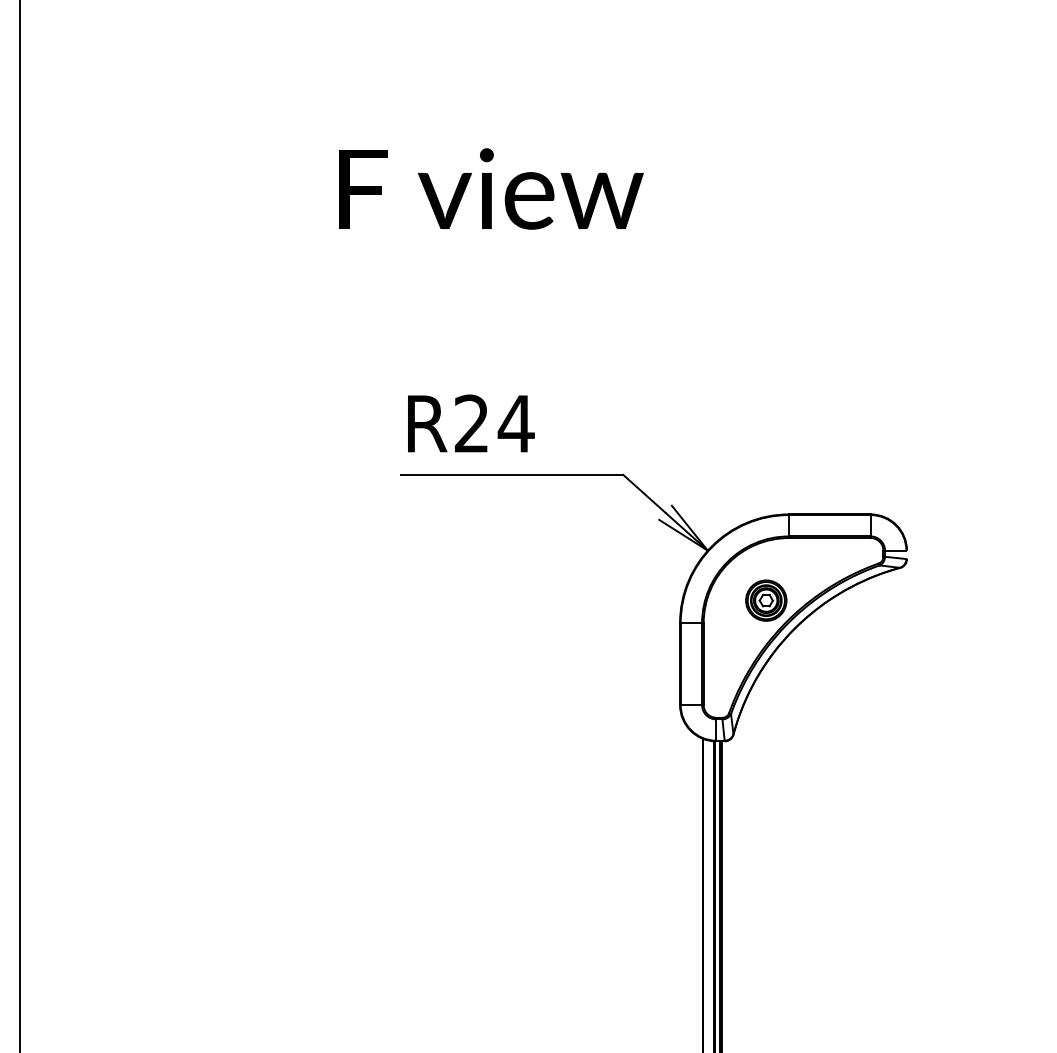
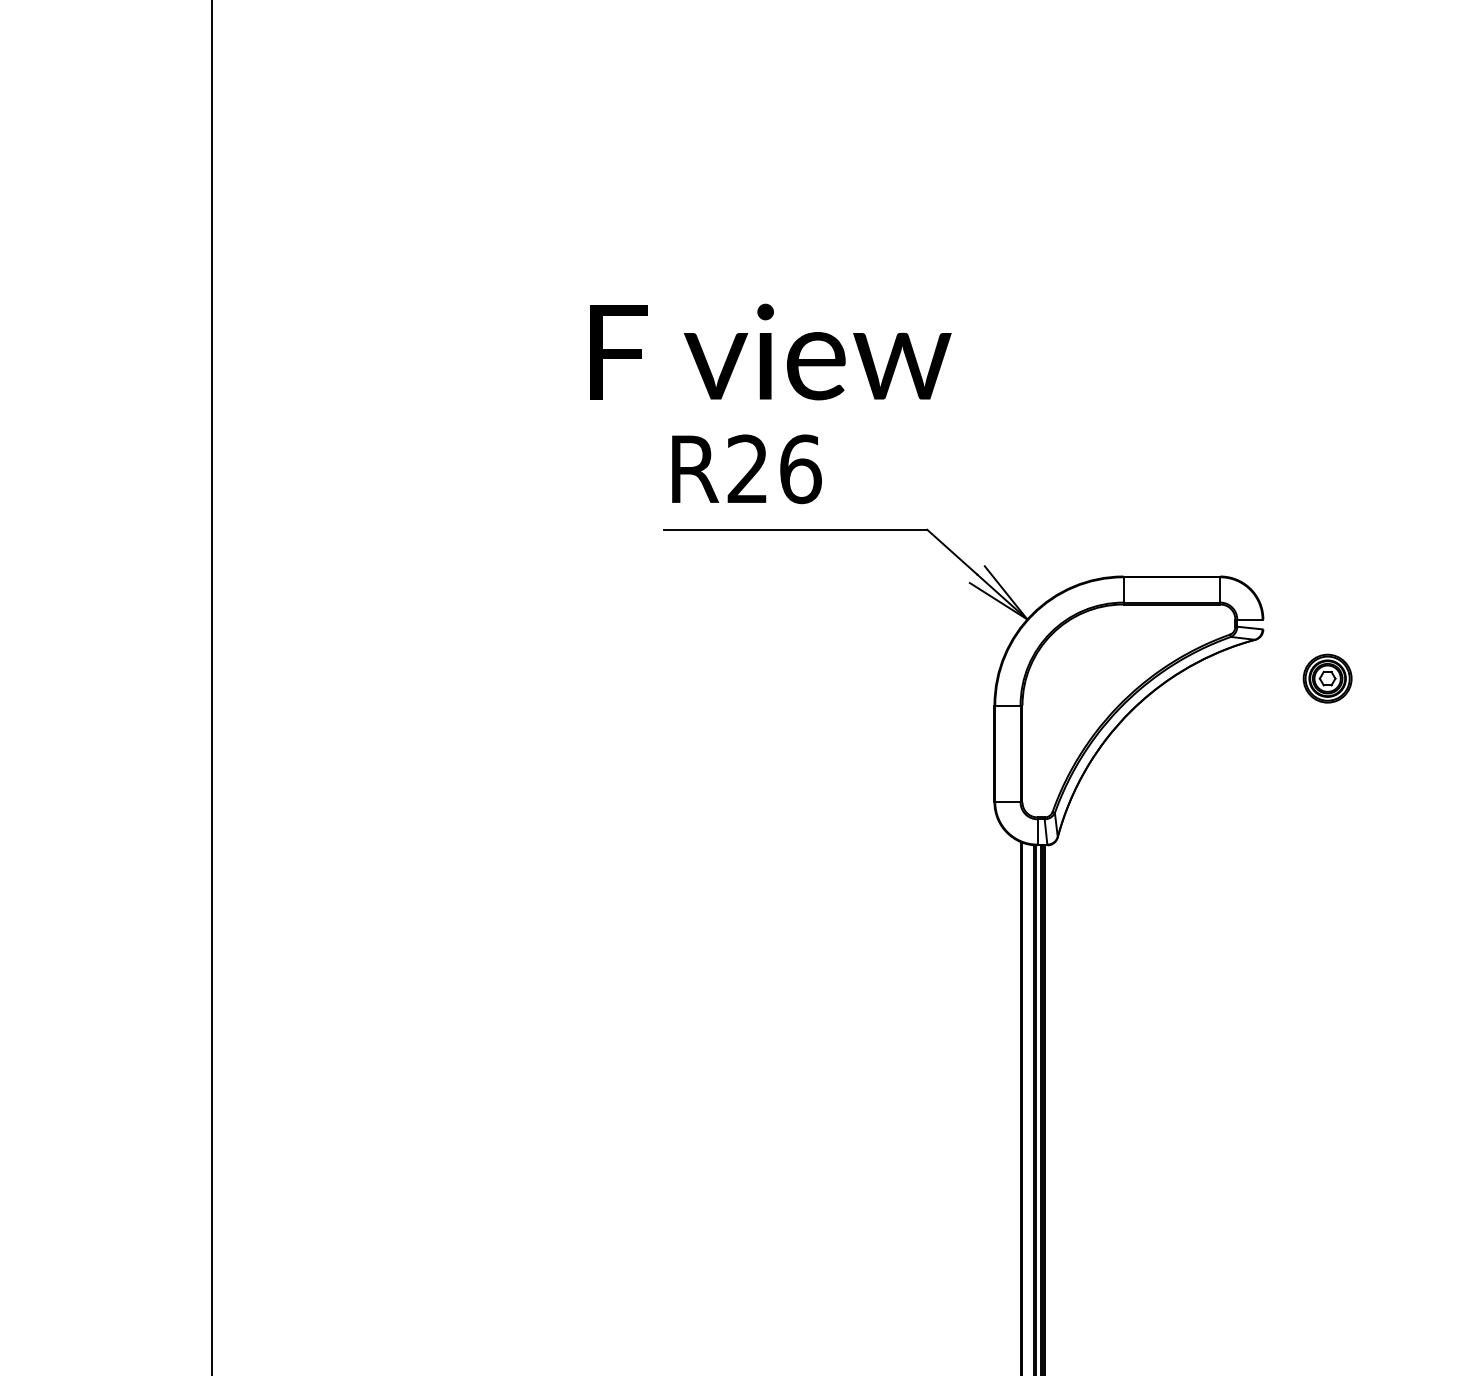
text: (490, 188) -> (770, 351), moved
text: (516, 424) -> (800, 469), R24 -> R26
part: (766, 600) -> (1327, 678), moved

